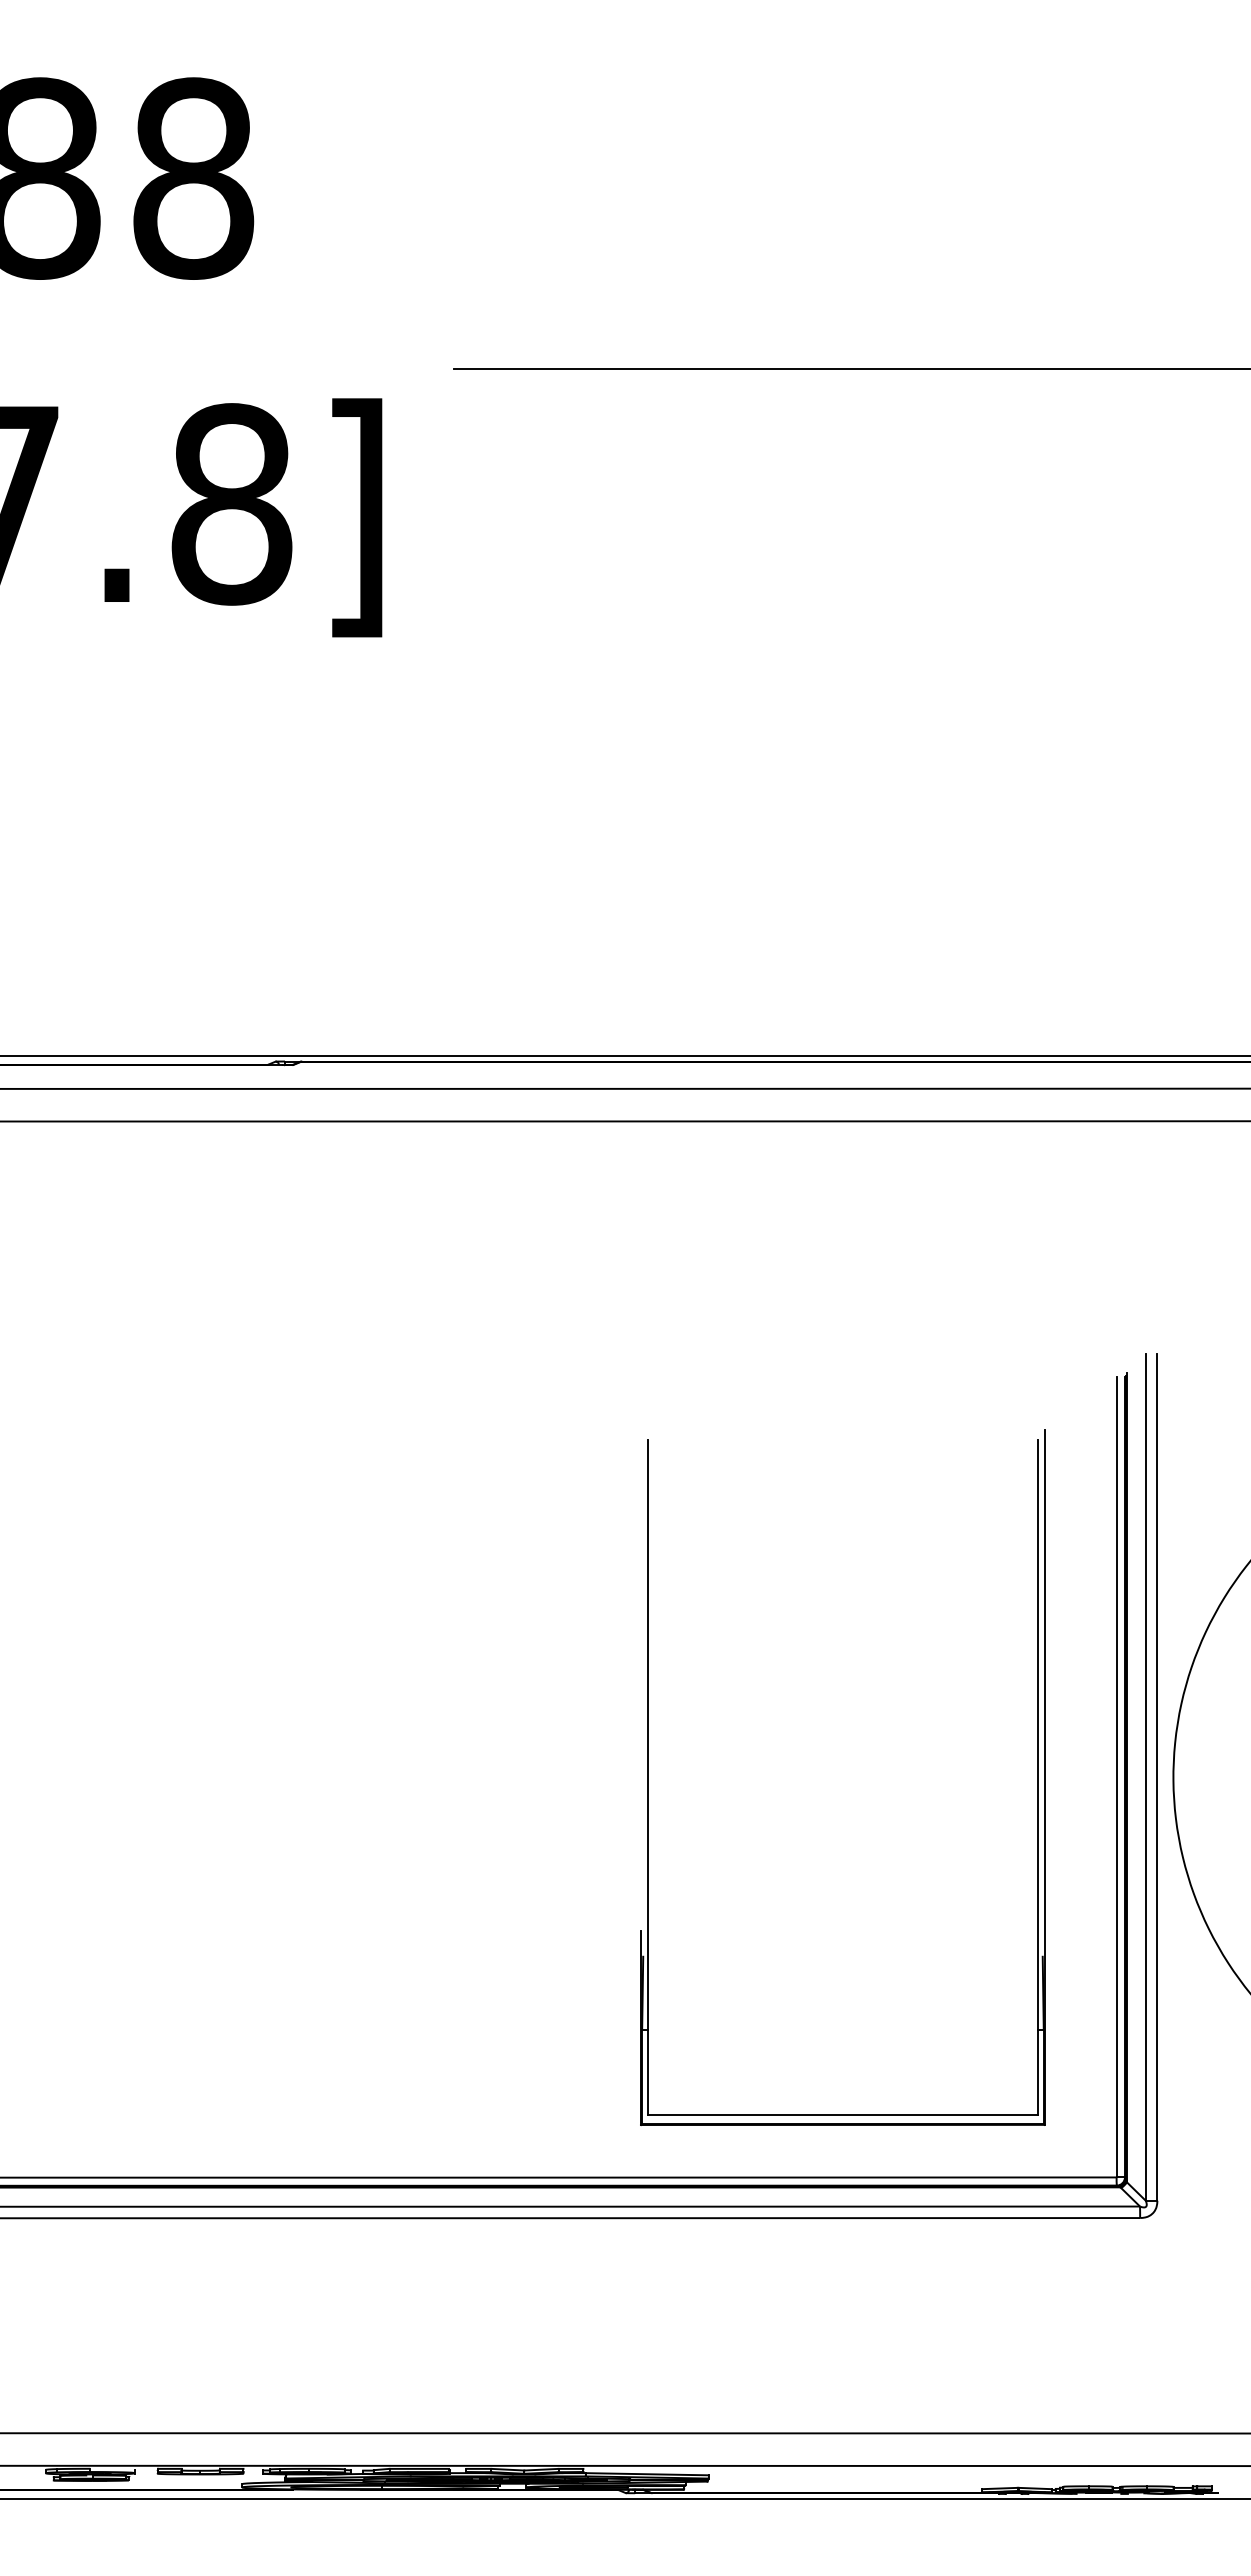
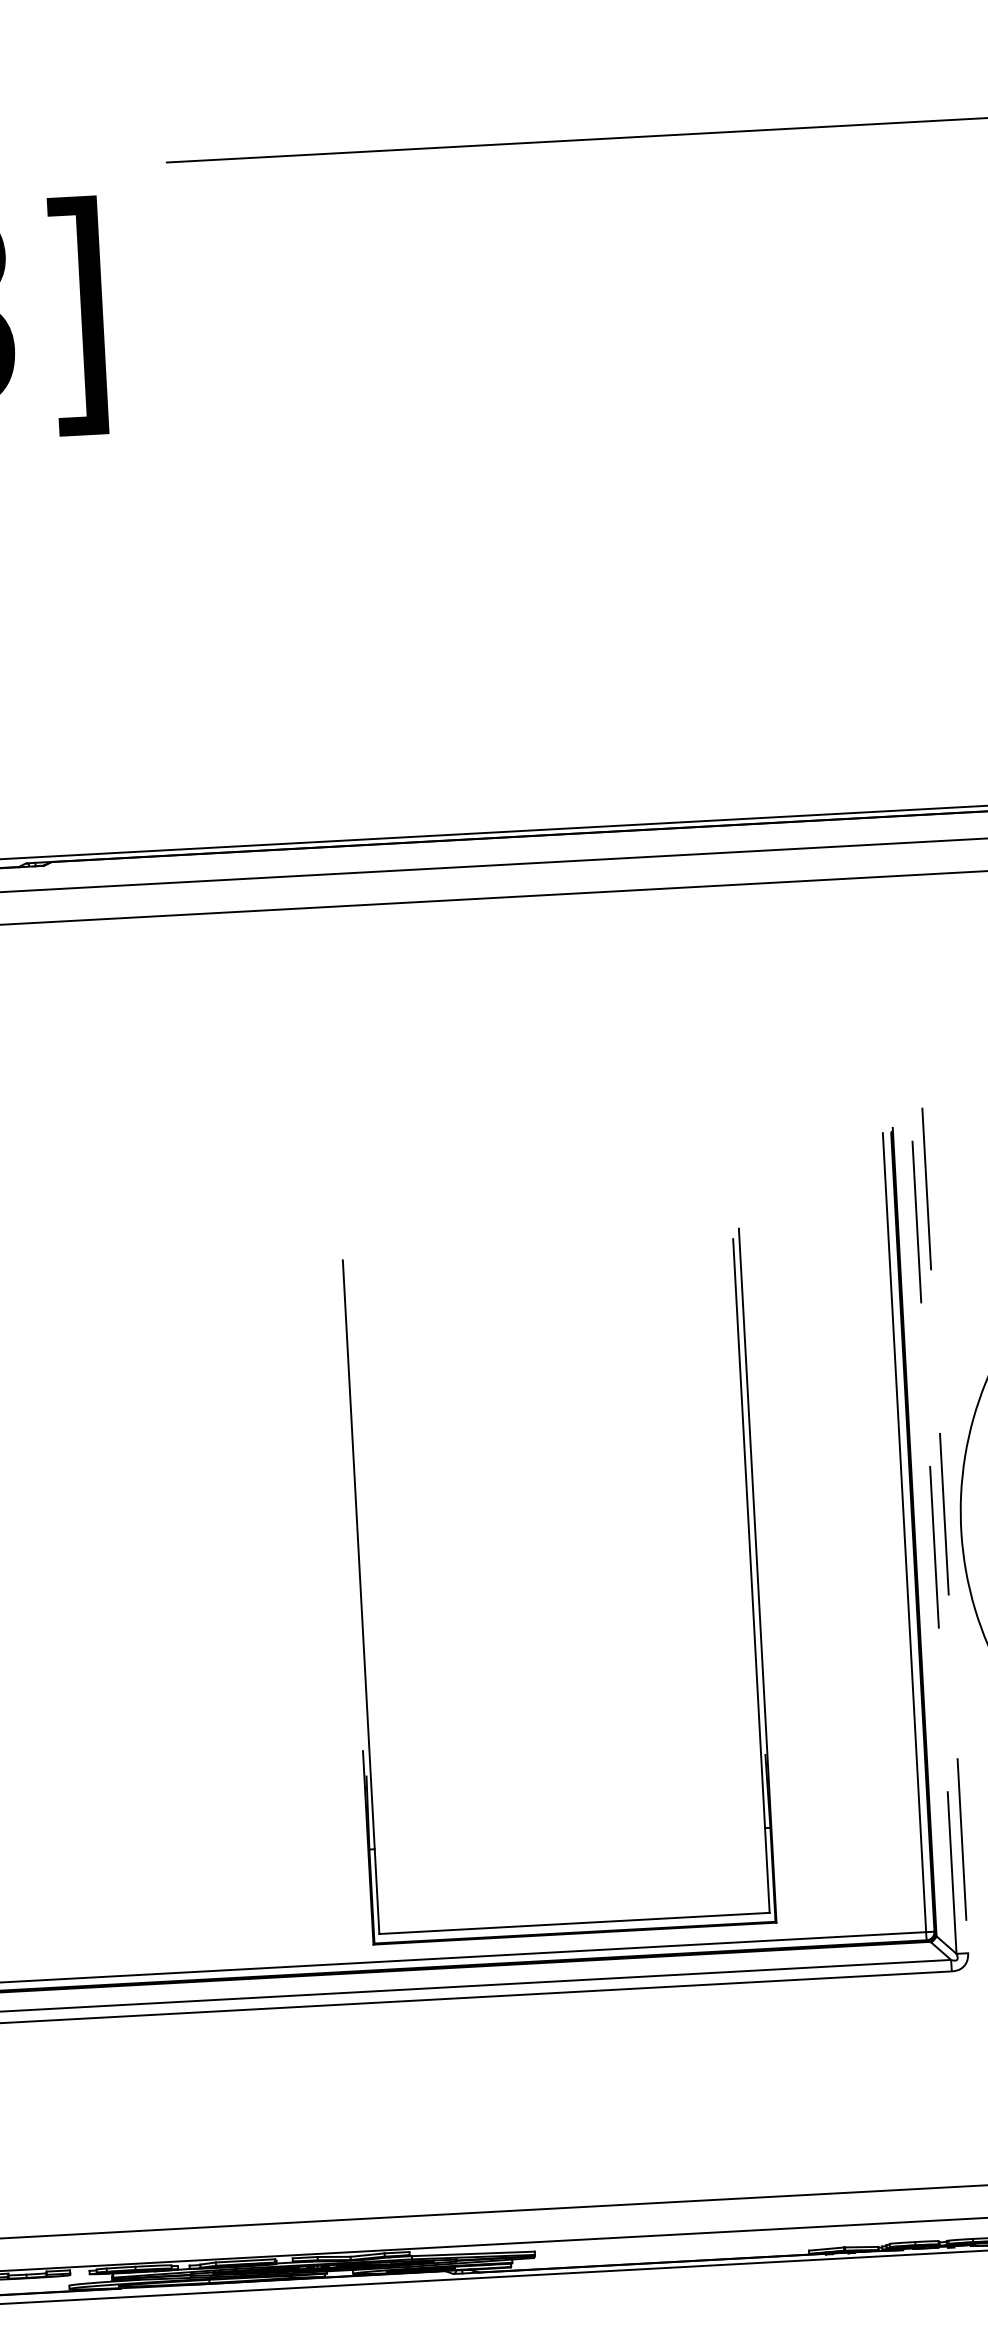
line: (1145, 1776) -> (933, 1530), solid -> dashed
part: (648, 1777) -> (362, 1597), moved
line: (1157, 1777) -> (945, 1530), solid -> dashed

